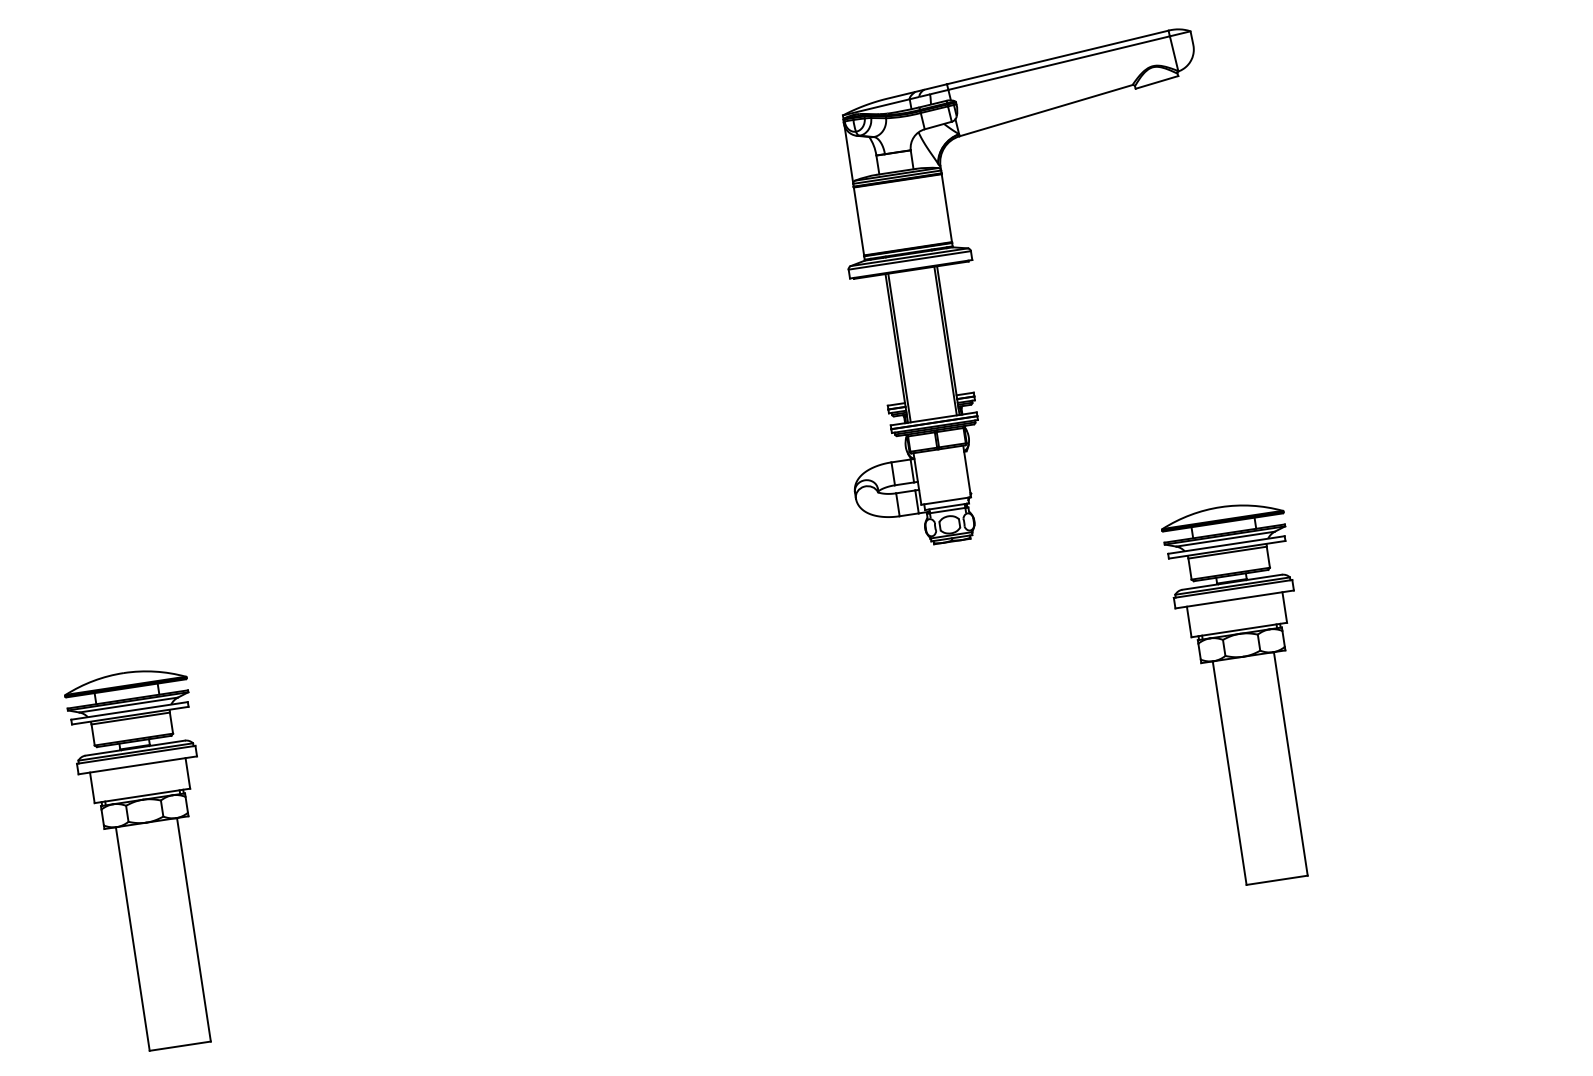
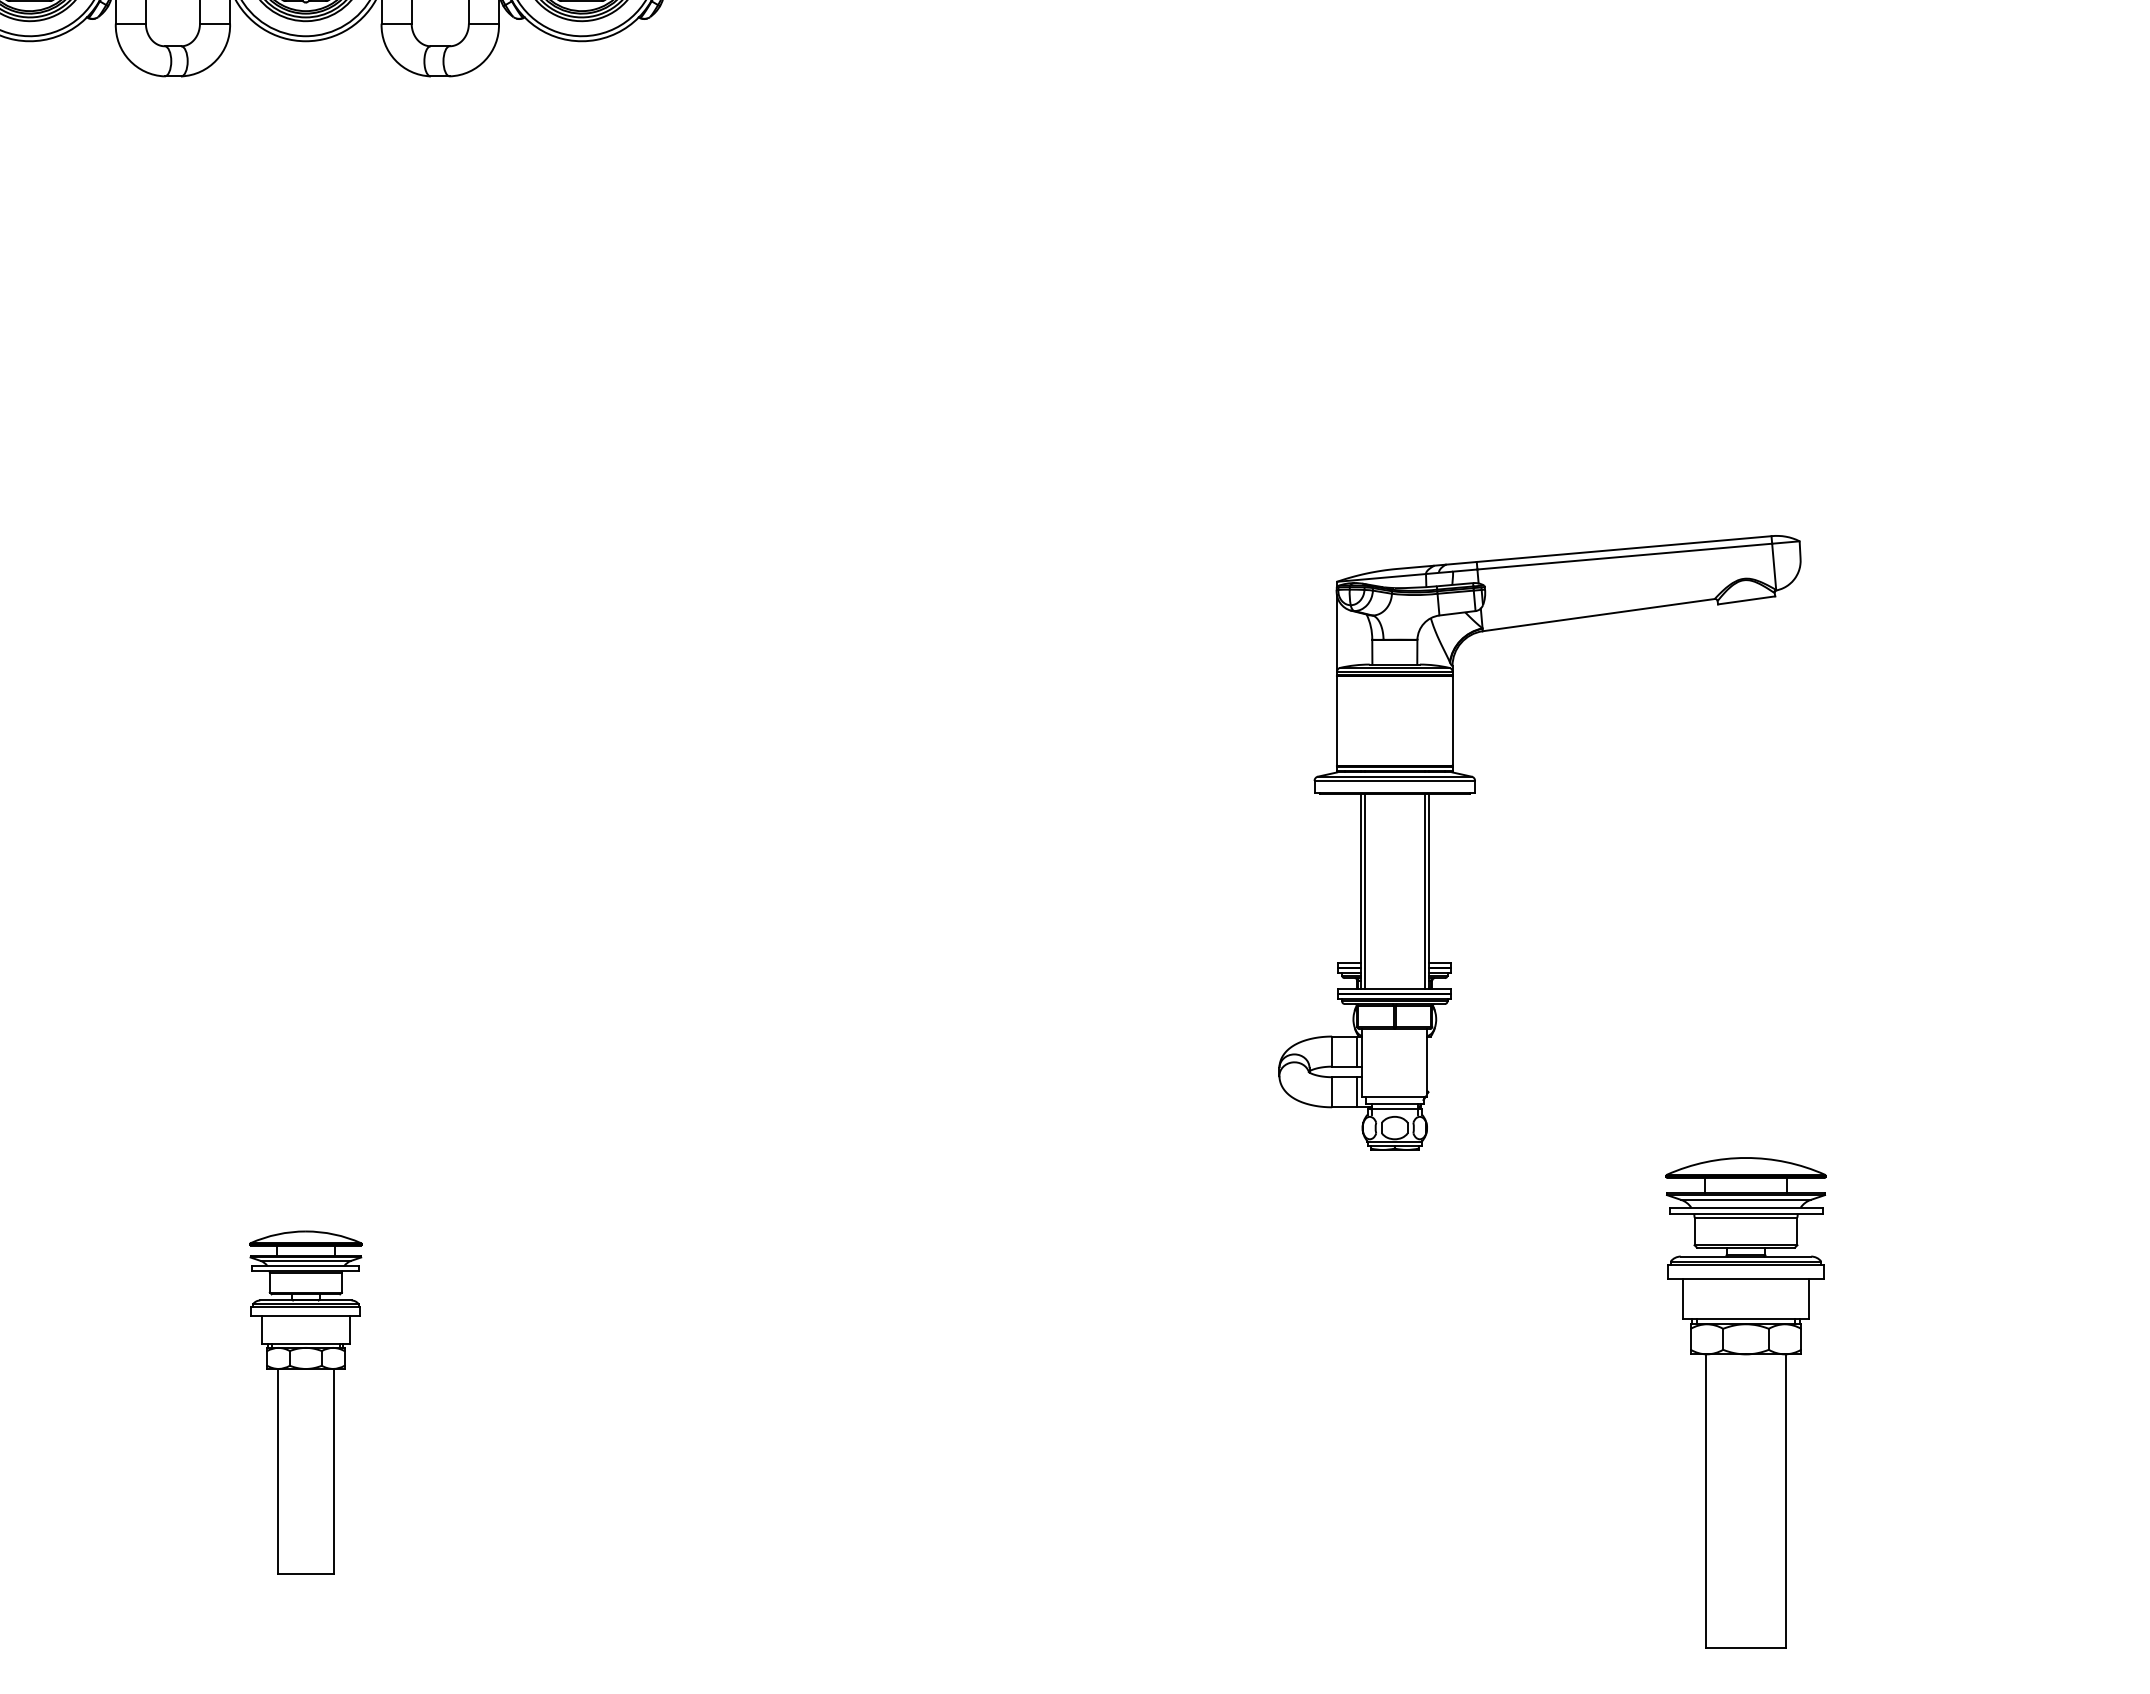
part: (151, 859) -> (305, 1402), size x0.7

